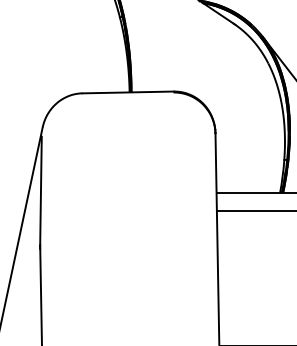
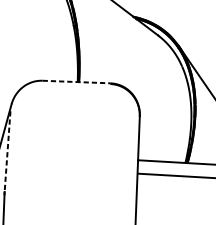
line: (128, 92) -> (76, 82), solid -> dashed
line: (40, 191) -> (7, 151), solid -> dashed

